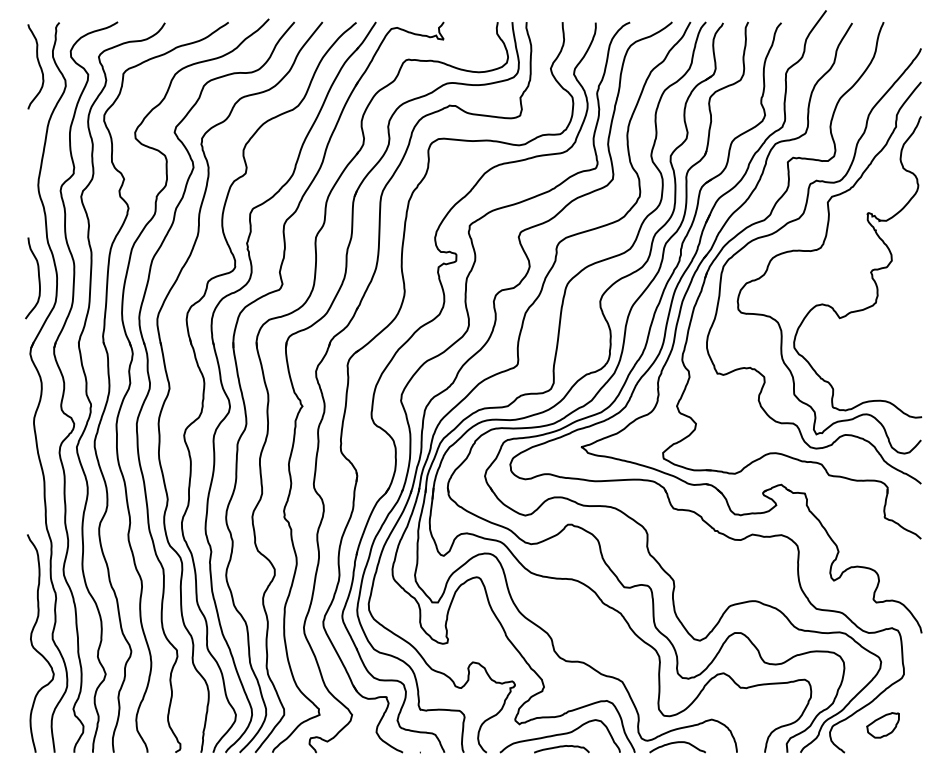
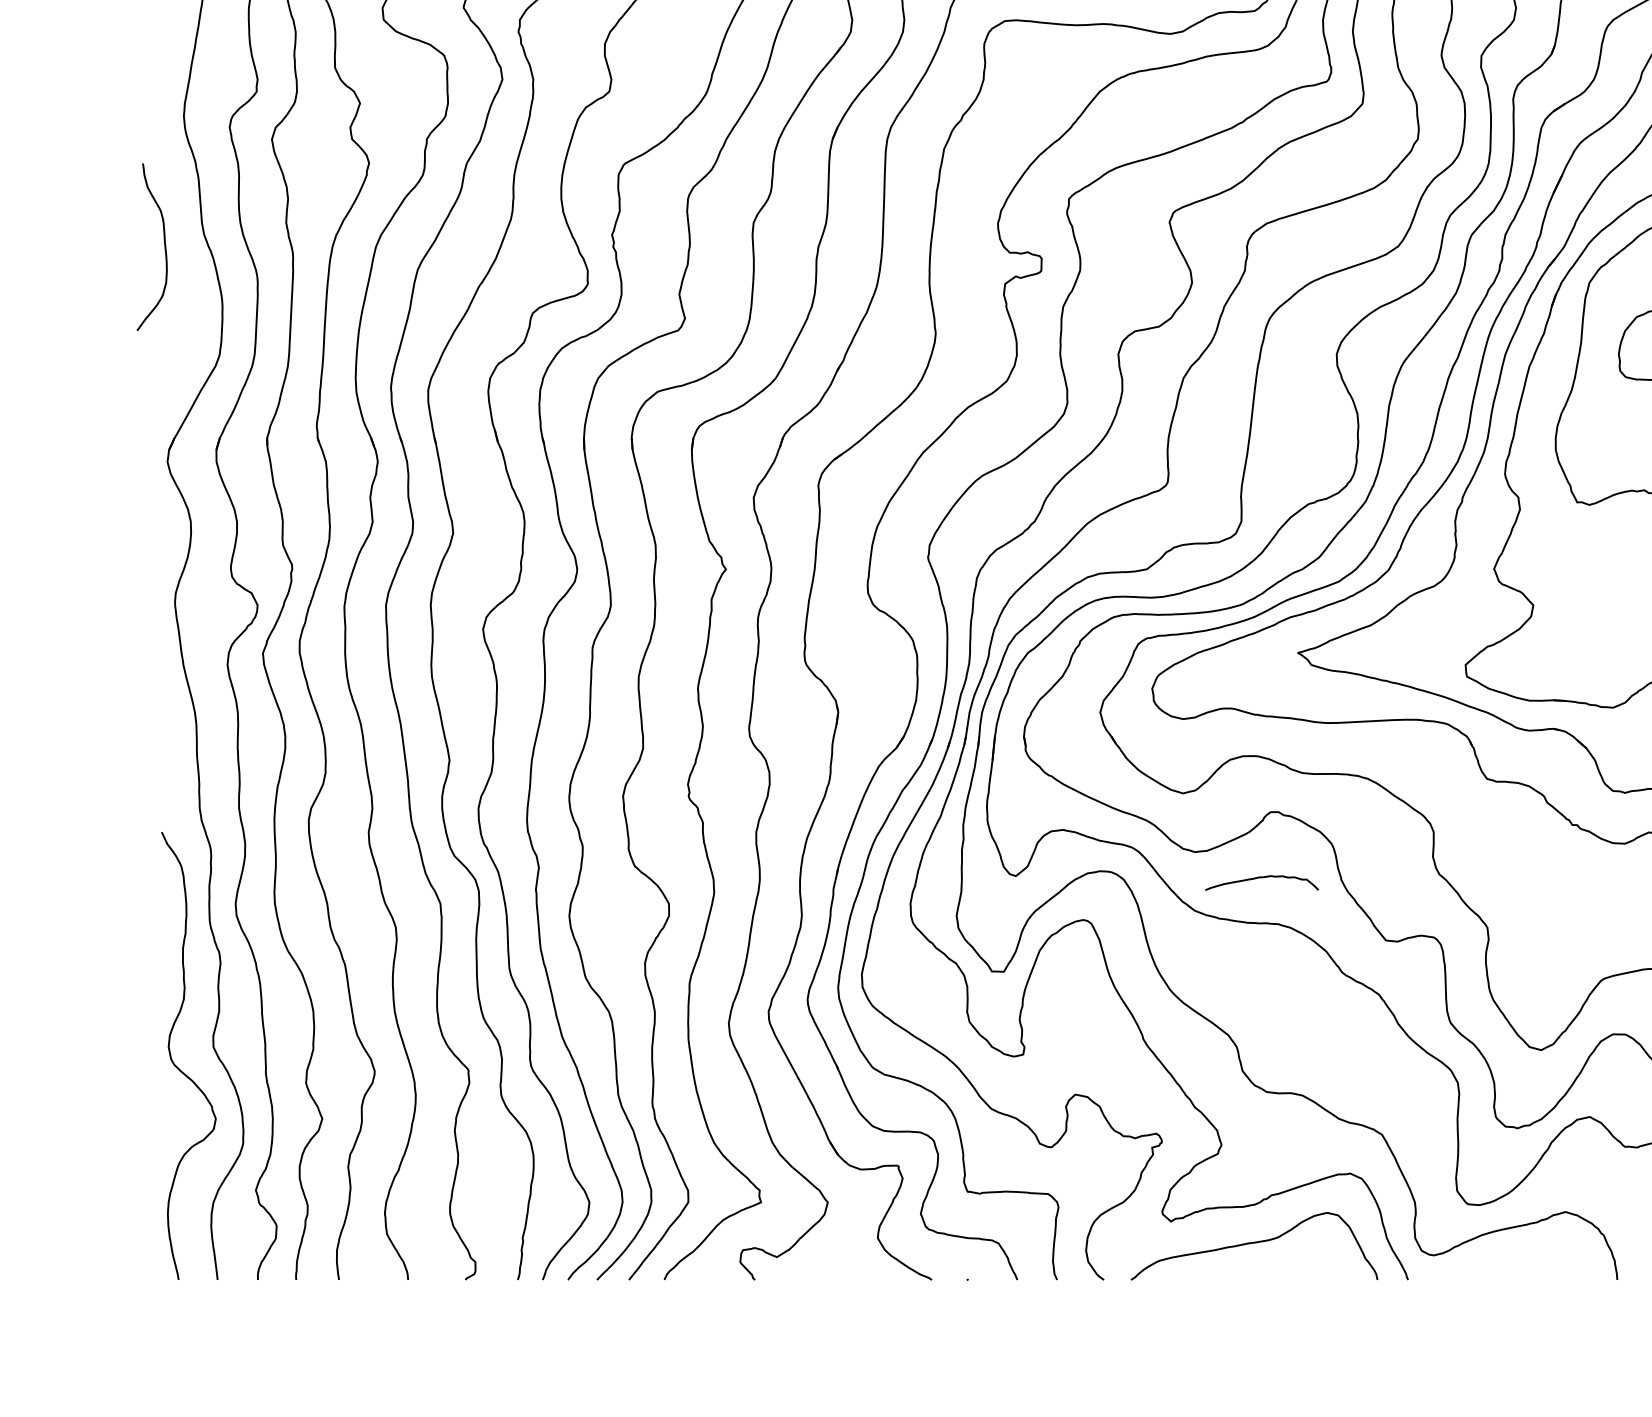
curve: (38, 278) -> (163, 247), moved
curve: (677, 743) -> (1495, 1261), removed
curve: (561, 747) -> (1261, 879), moved

